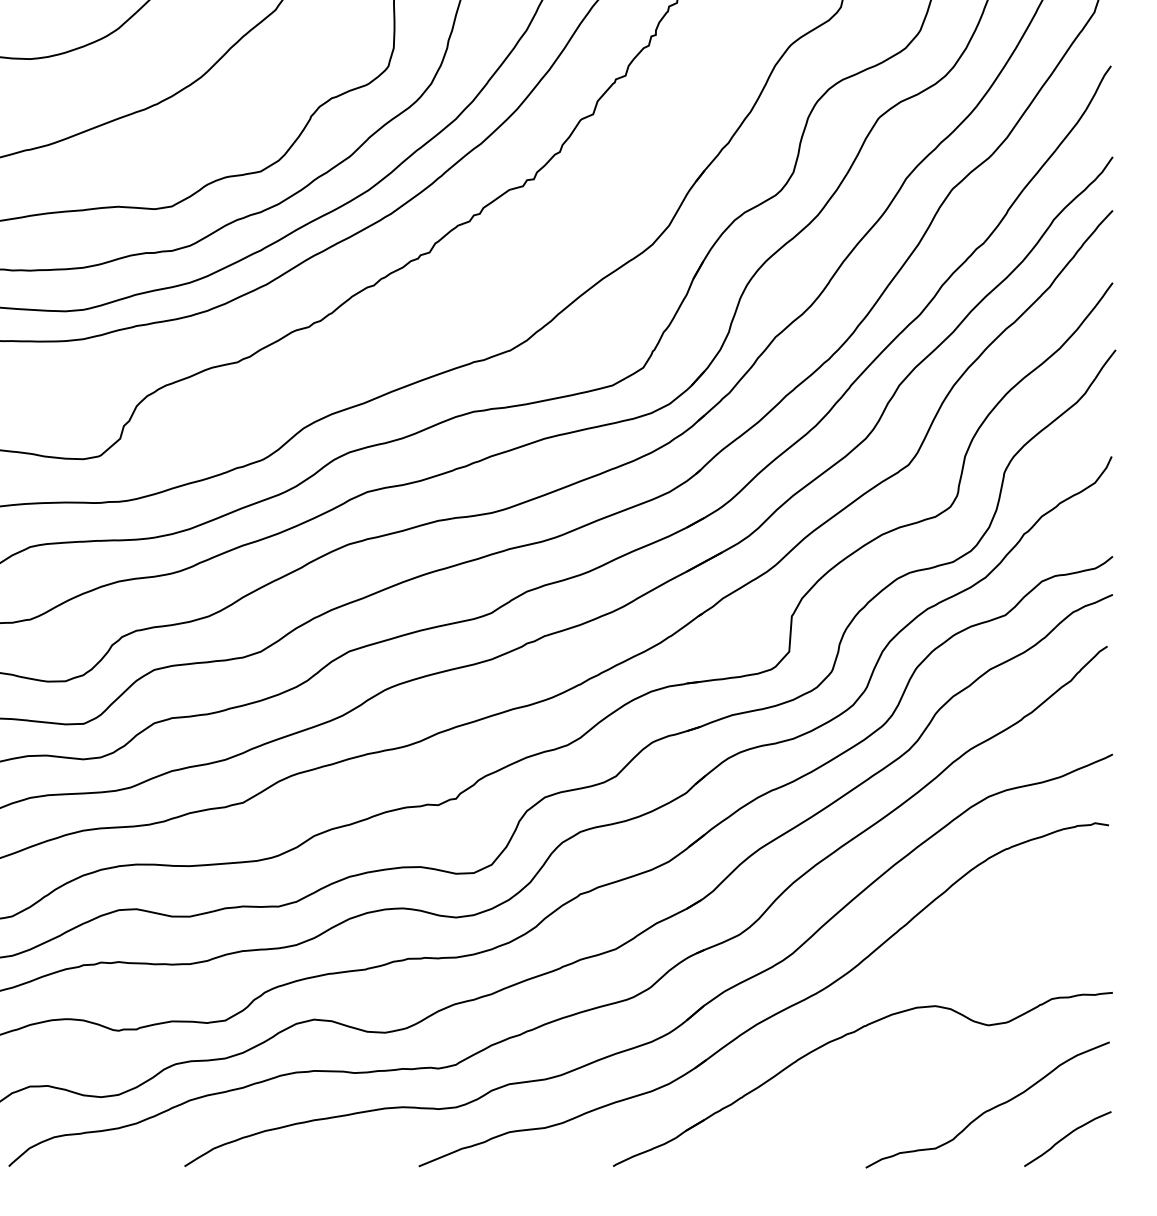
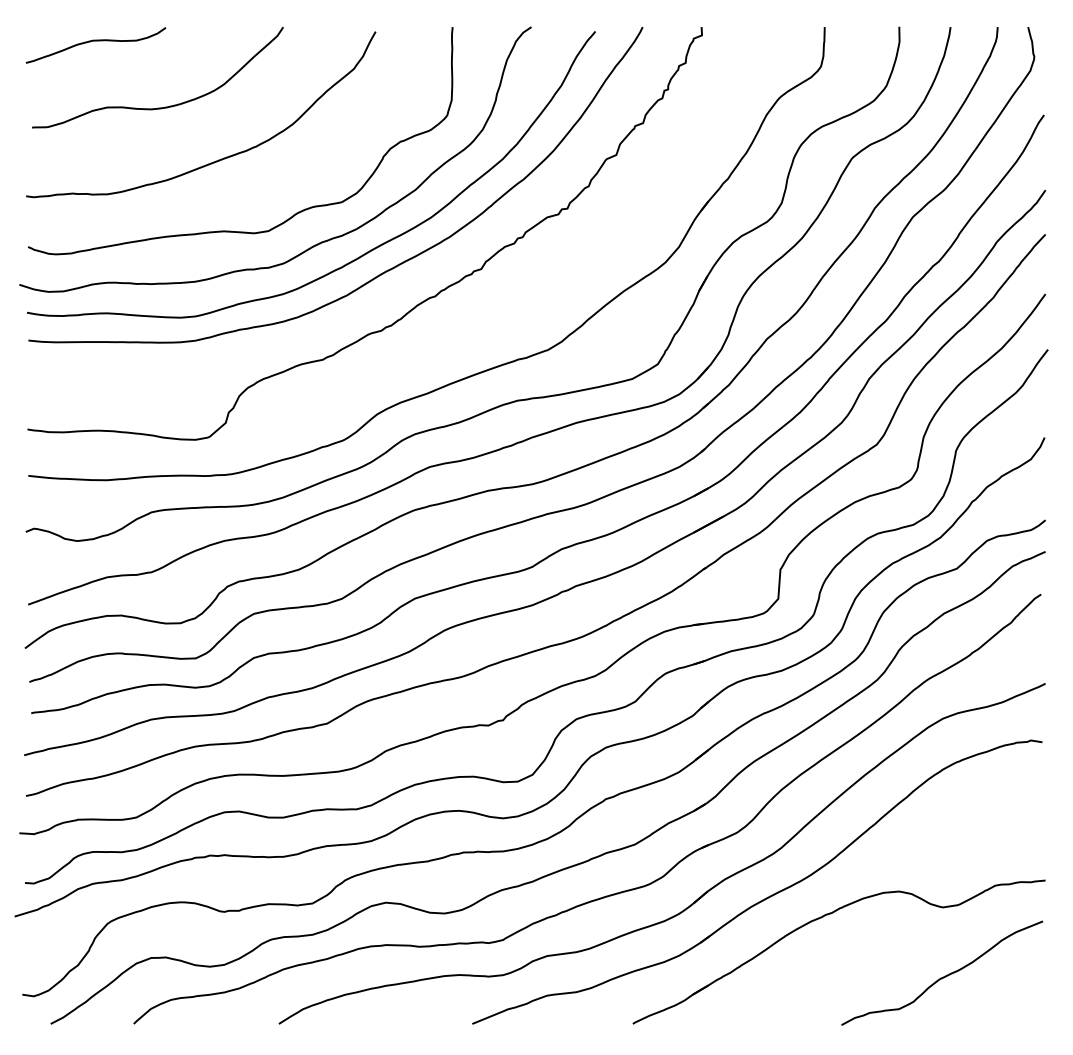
curve: (1067, 1136) -> (1008, 999), removed

